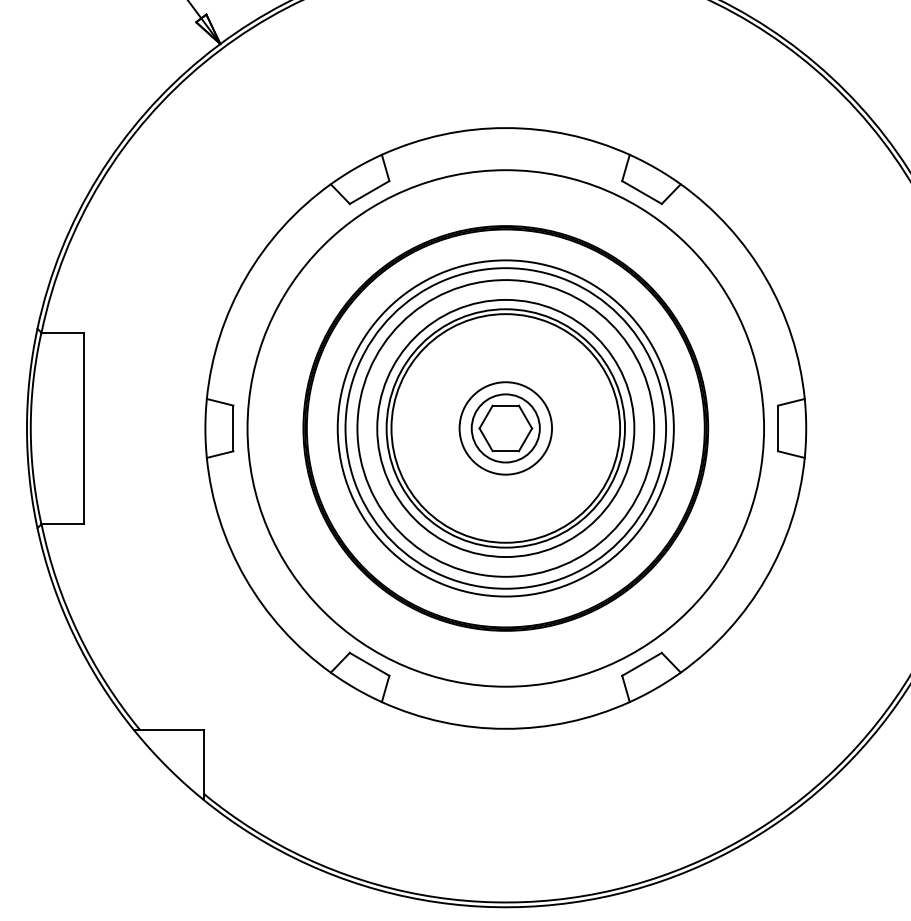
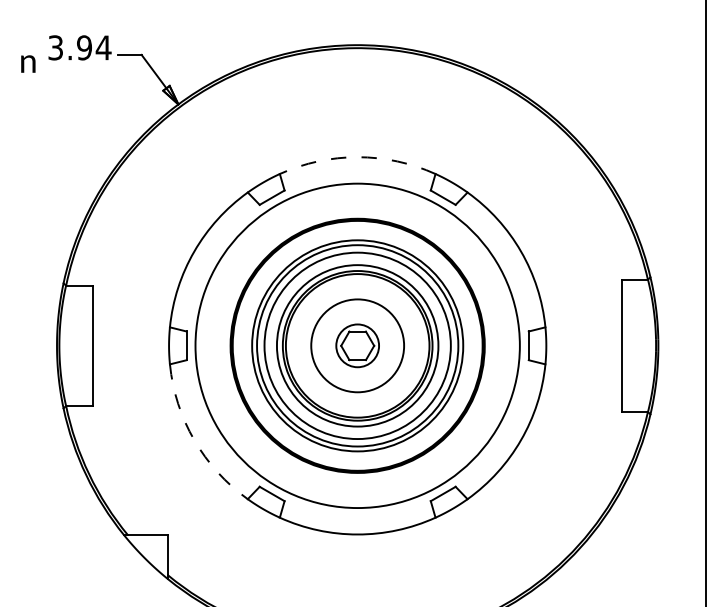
arc: (505, 128) -> (357, 157), solid -> dashed
circle: (505, 427) -> (357, 345), size x1.6
arc: (245, 579) -> (194, 440), solid -> dashed

